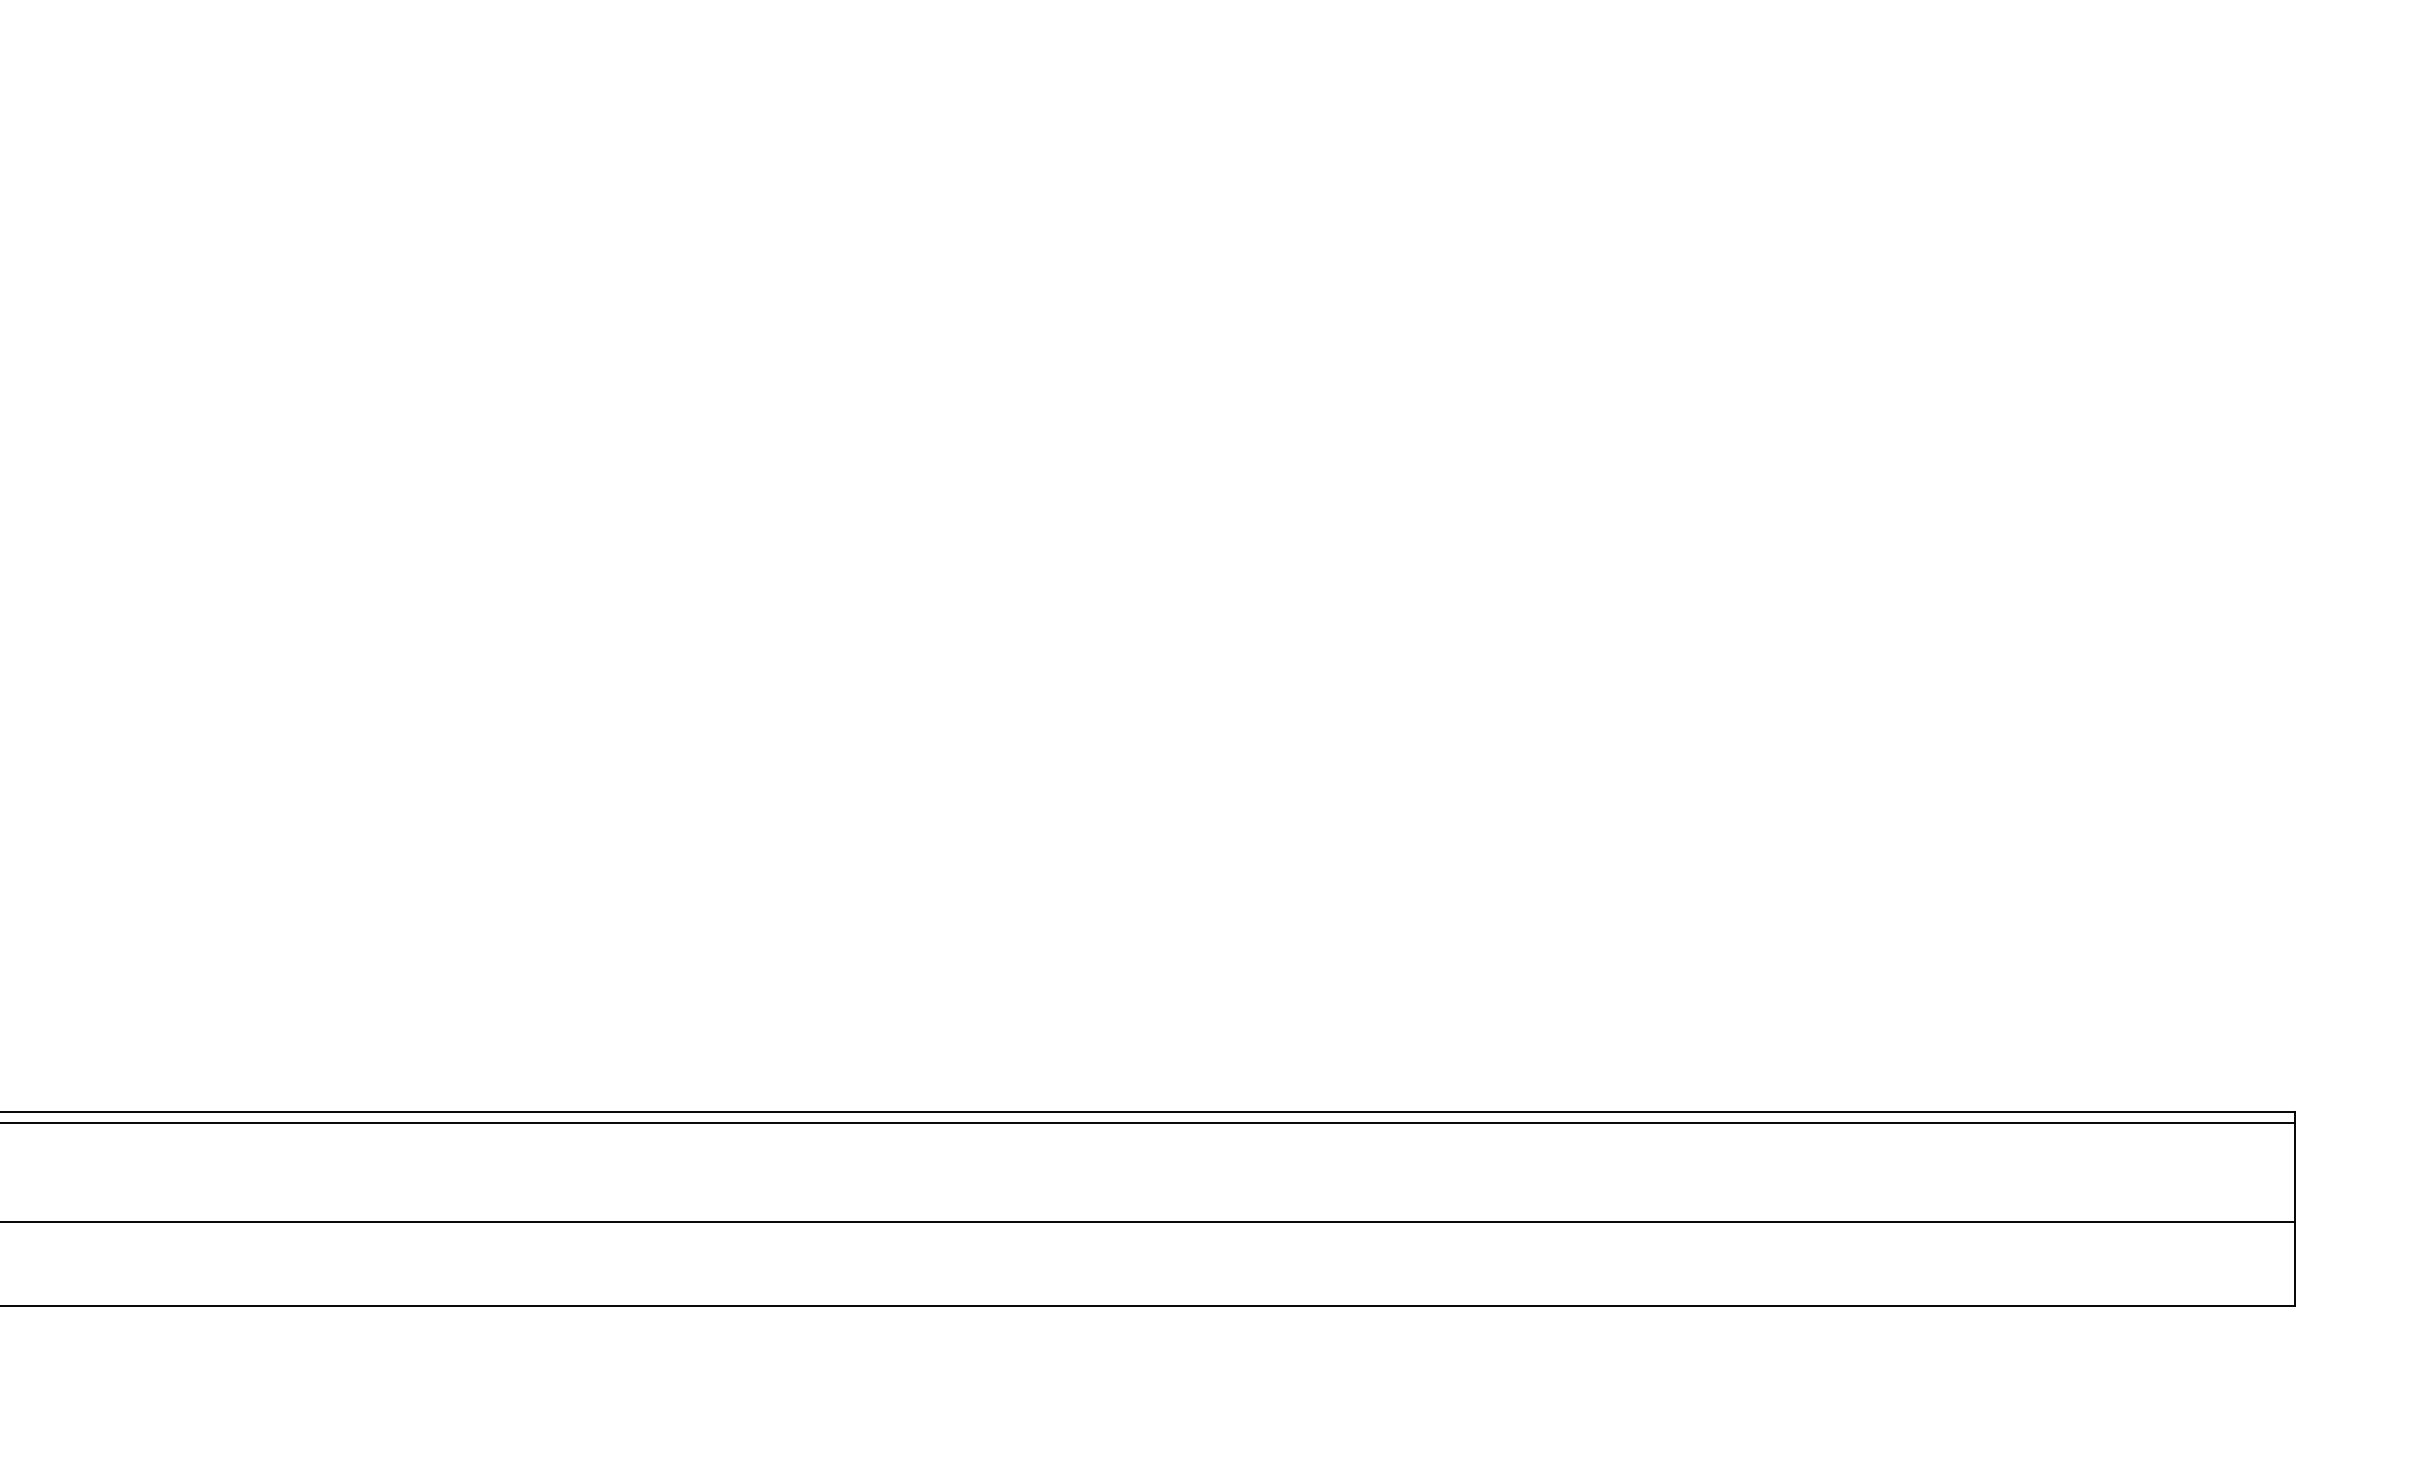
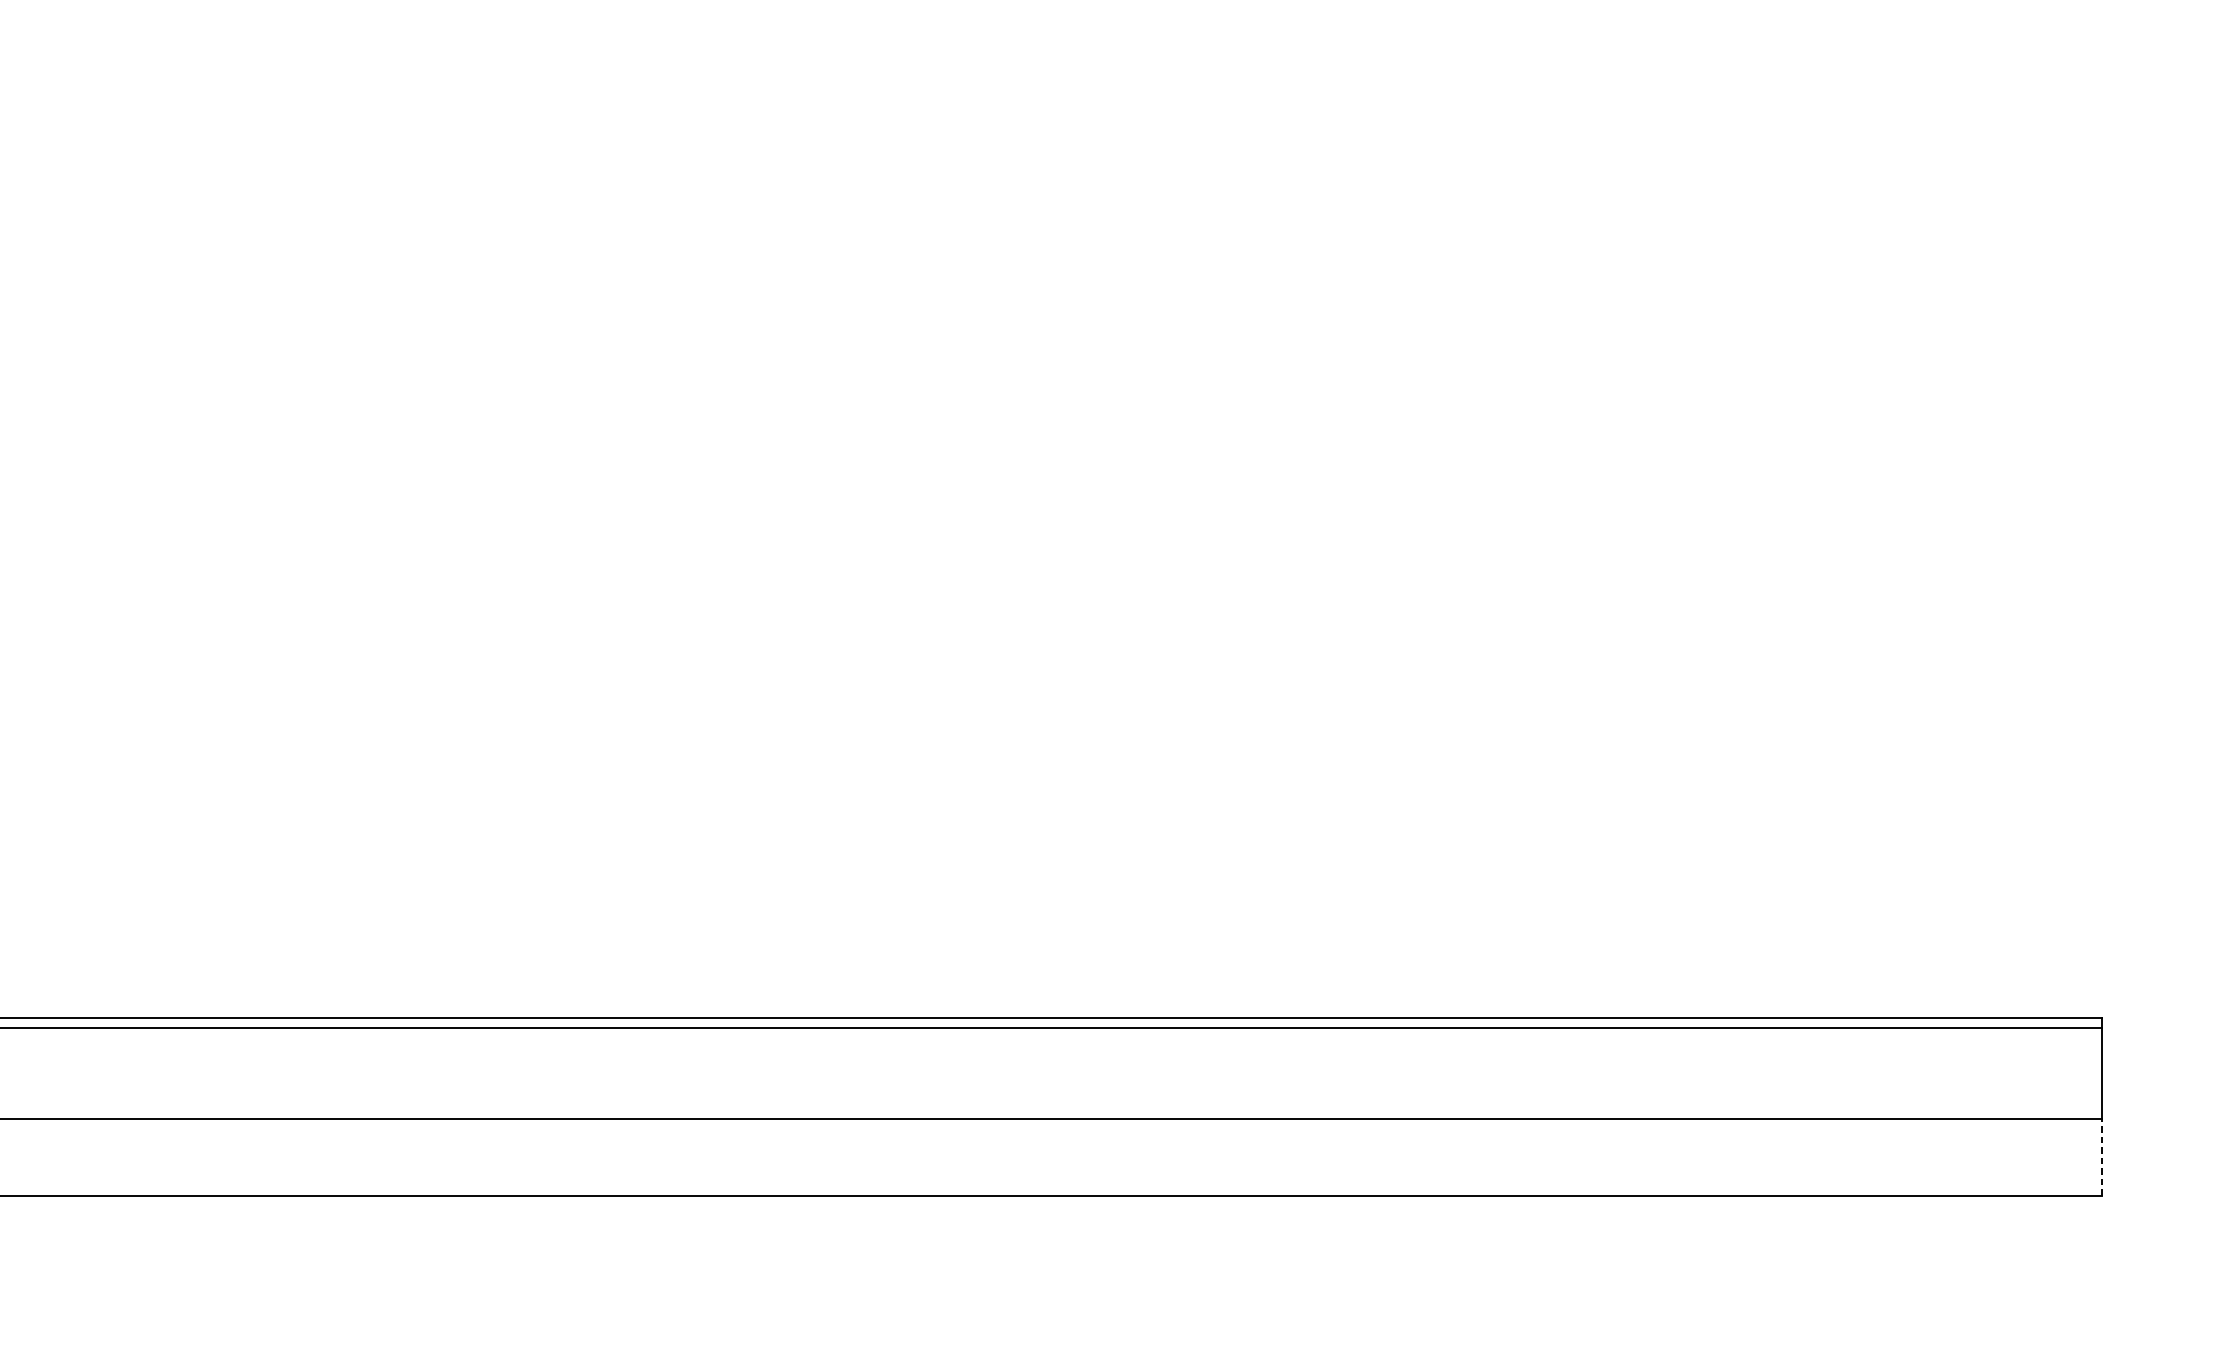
line: (2295, 1263) -> (2102, 1157), solid -> dashed

